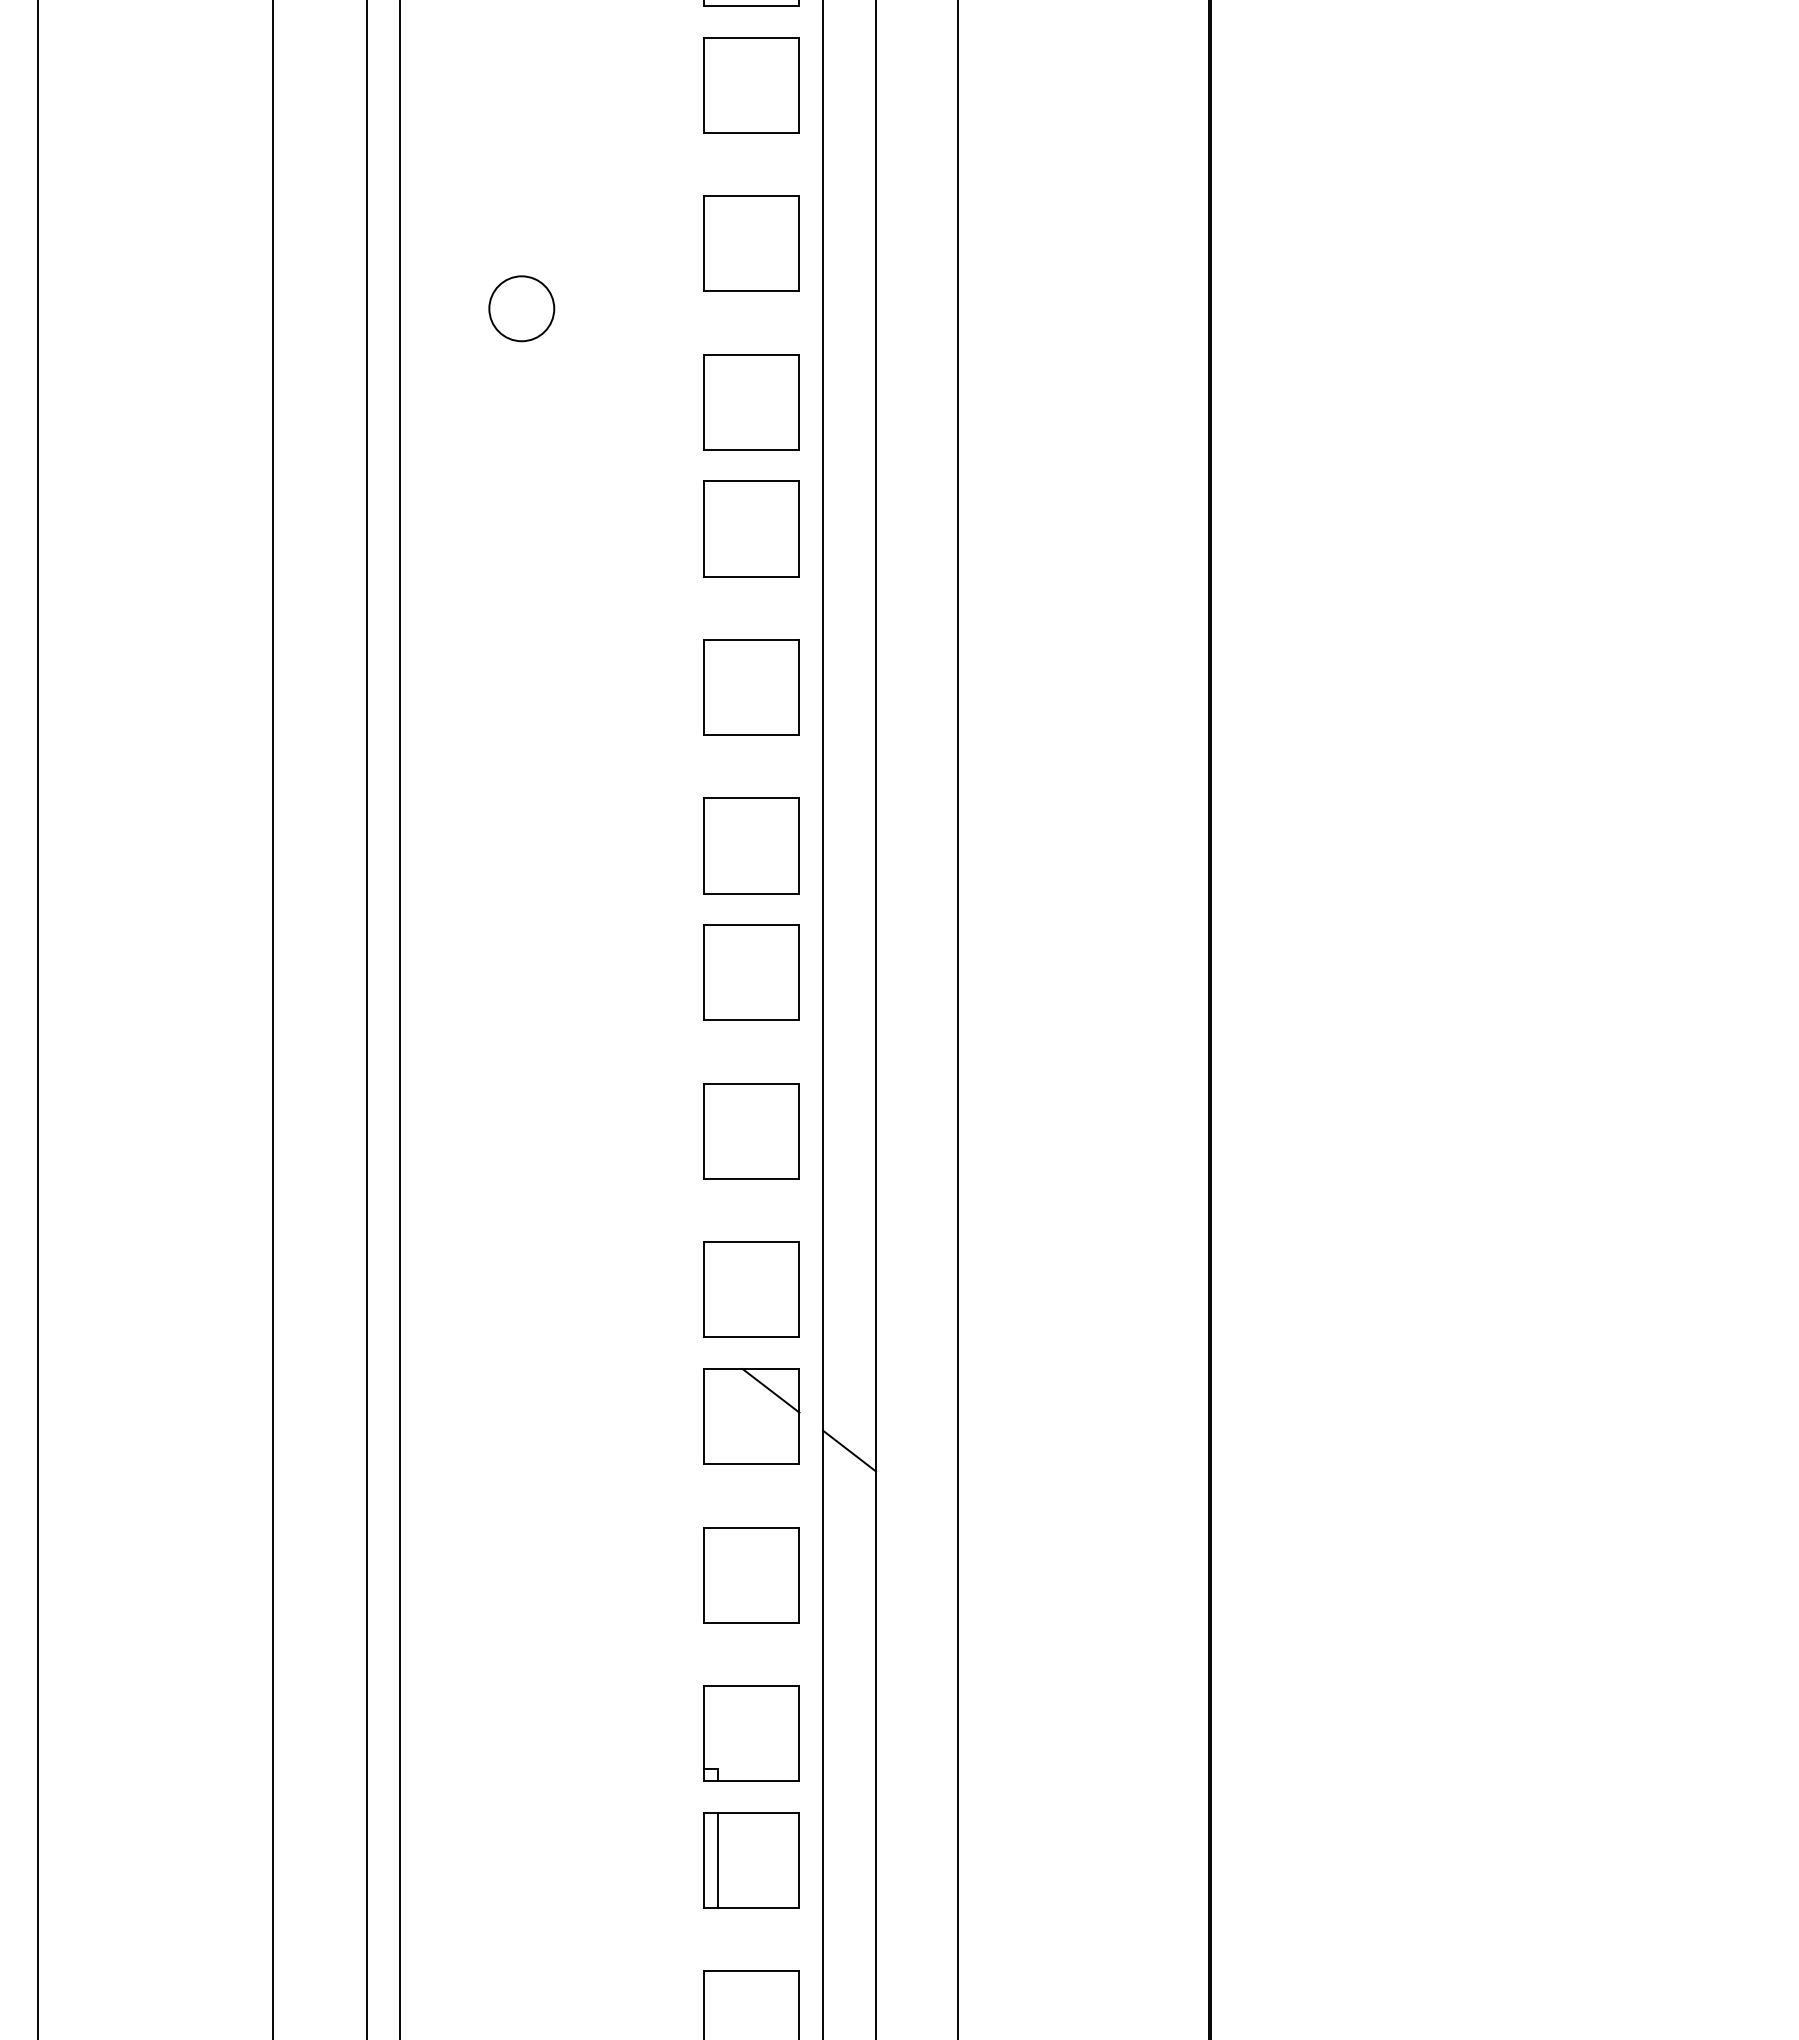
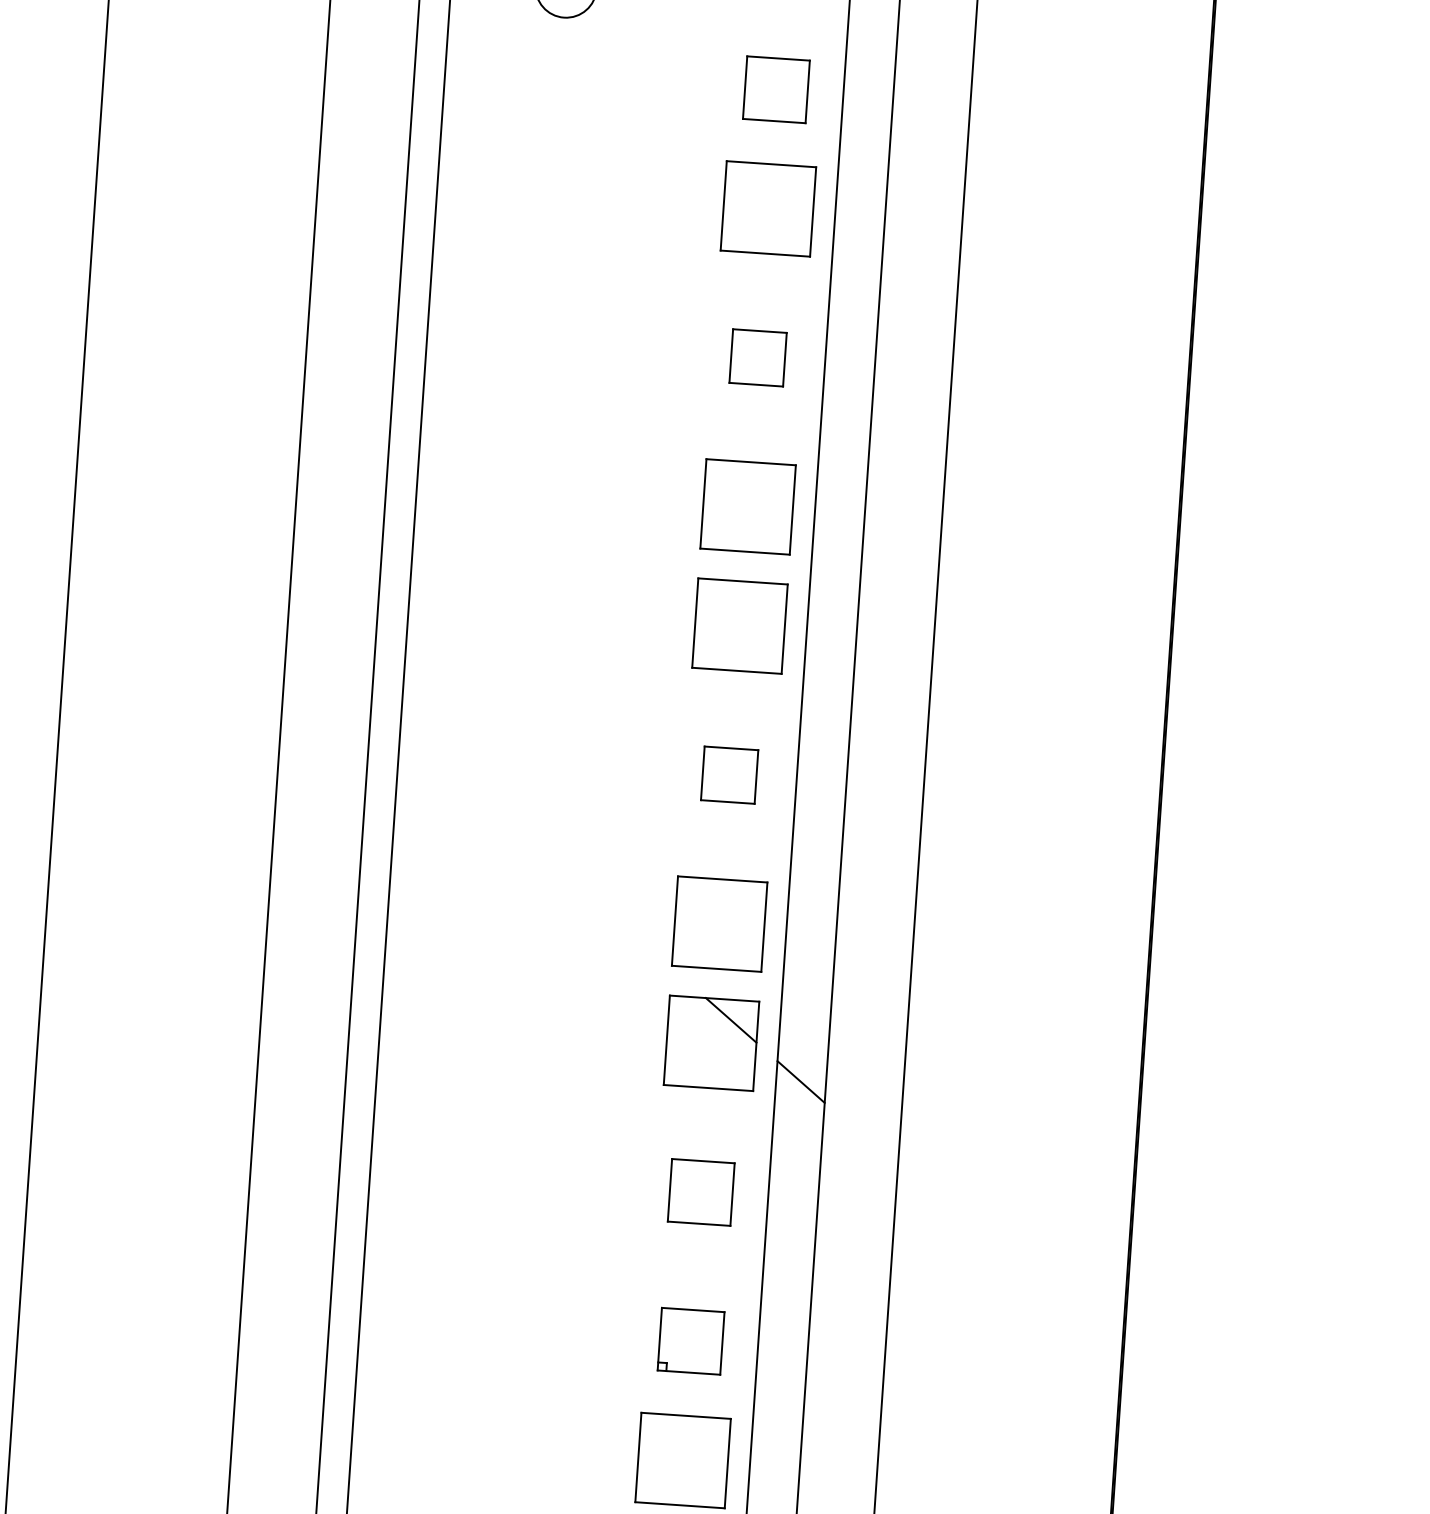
part: (751, 402) -> (776, 89), size x0.7
part: (751, 687) -> (757, 357), size x0.6
part: (751, 1131) -> (729, 775), size x0.6
part: (751, 1575) -> (700, 1192), size x0.7
part: (751, 1733) -> (690, 1341), size x0.7
line: (717, 1859) -> (650, 1457), removed

